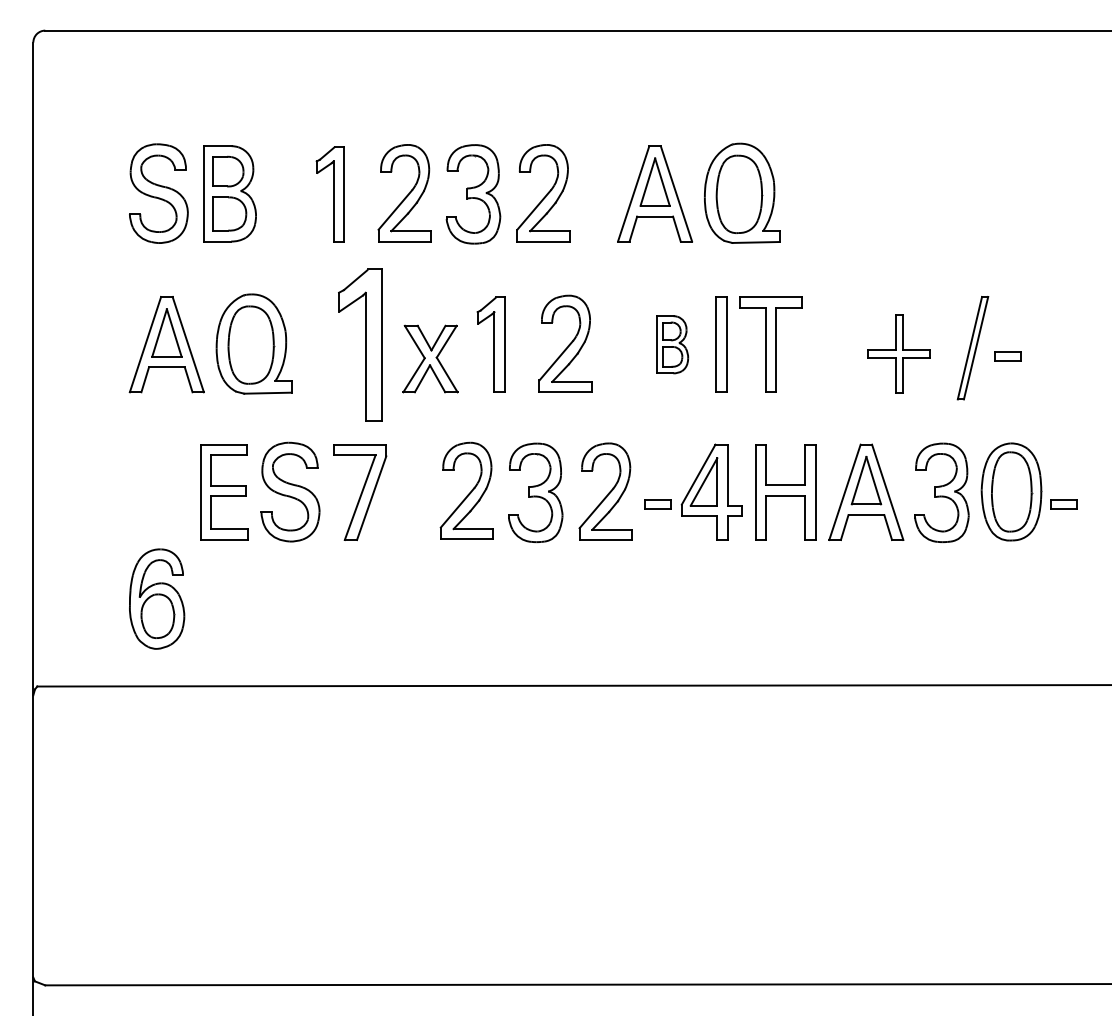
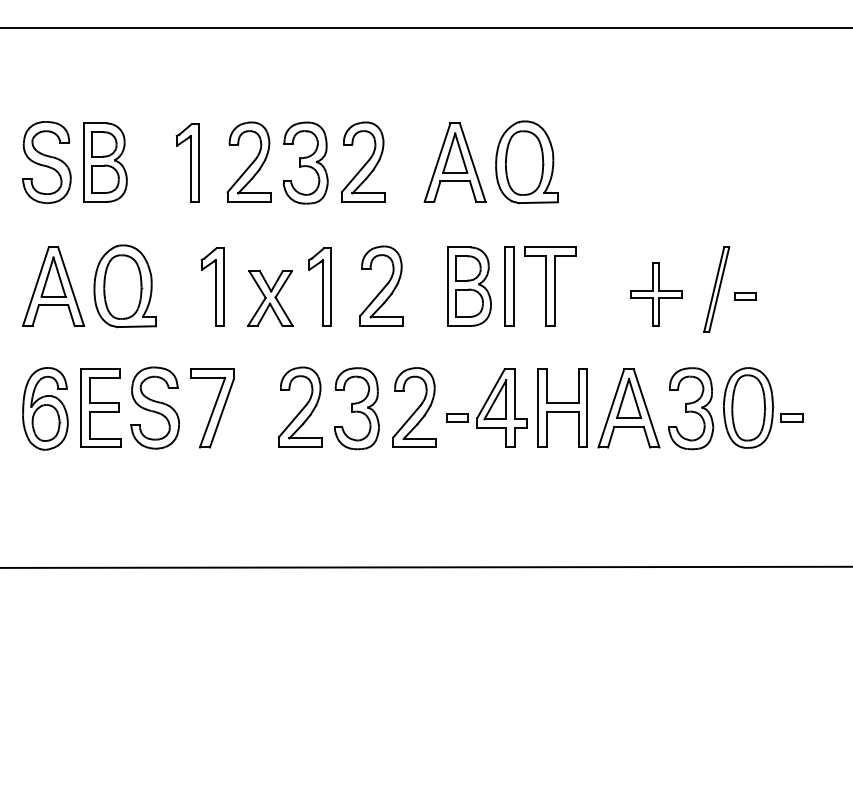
part: (360, 344) -> (212, 286), size x0.62
part: (672, 344) -> (469, 286), size x1.67
part: (157, 598) -> (45, 408), moved

